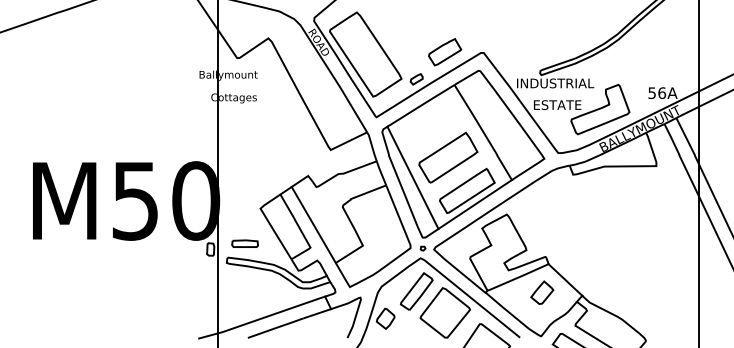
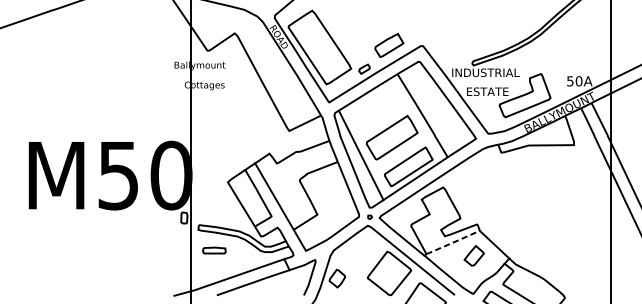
text: (662, 92) -> (579, 80), 56A -> 50A
part: (244, 243) -> (213, 250), moved
line: (518, 277) -> (453, 242), solid -> dashed
part: (416, 291) -> (364, 254), removed

